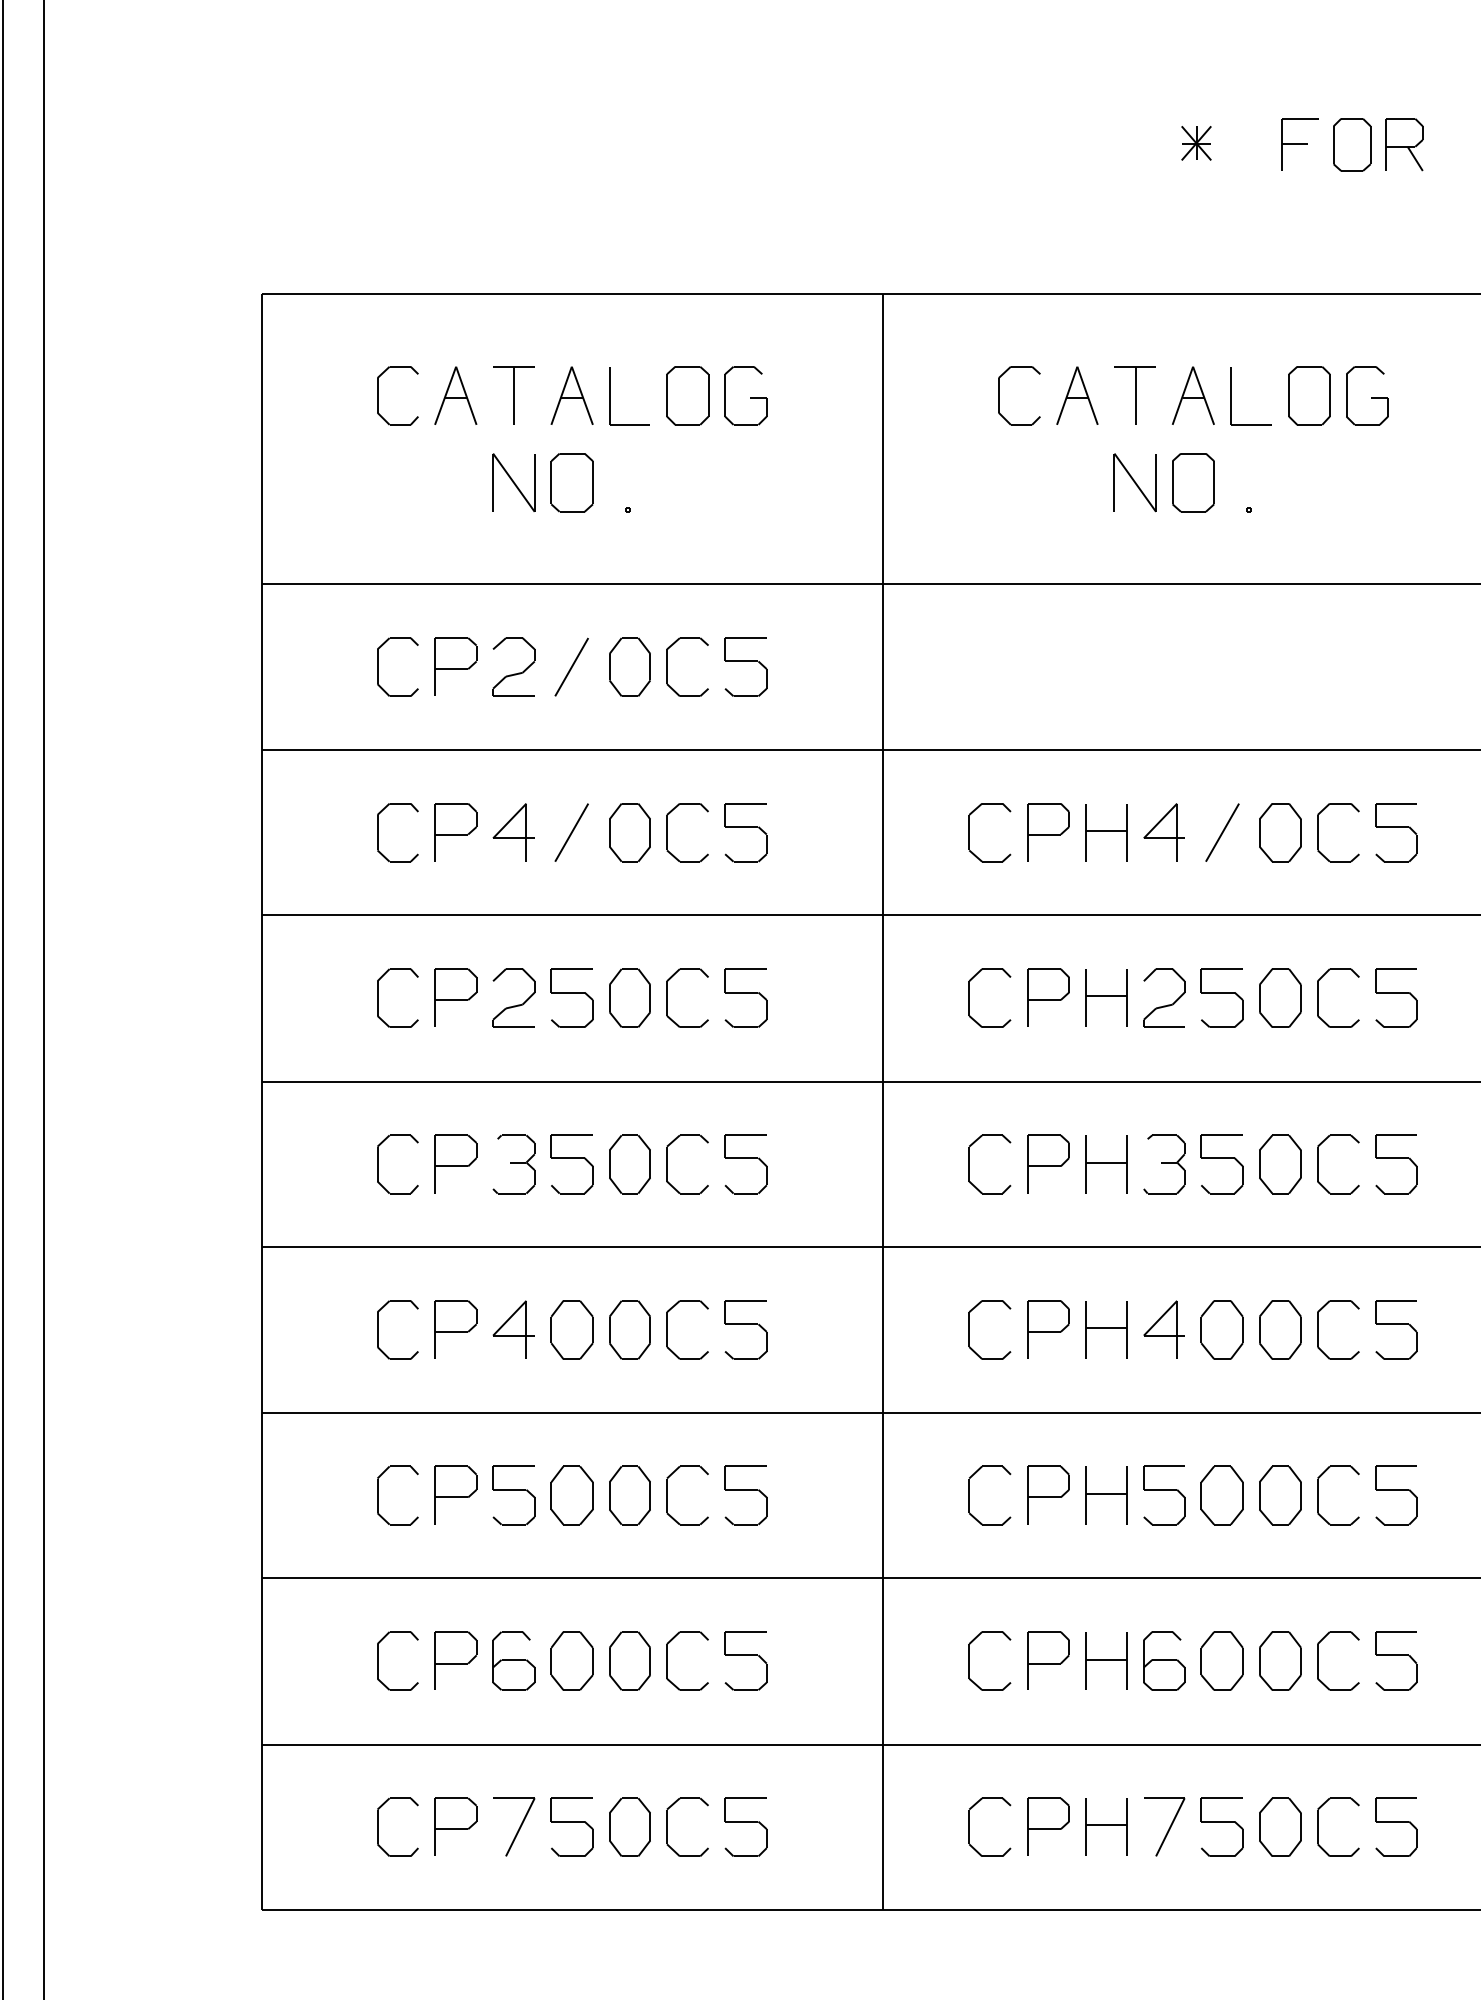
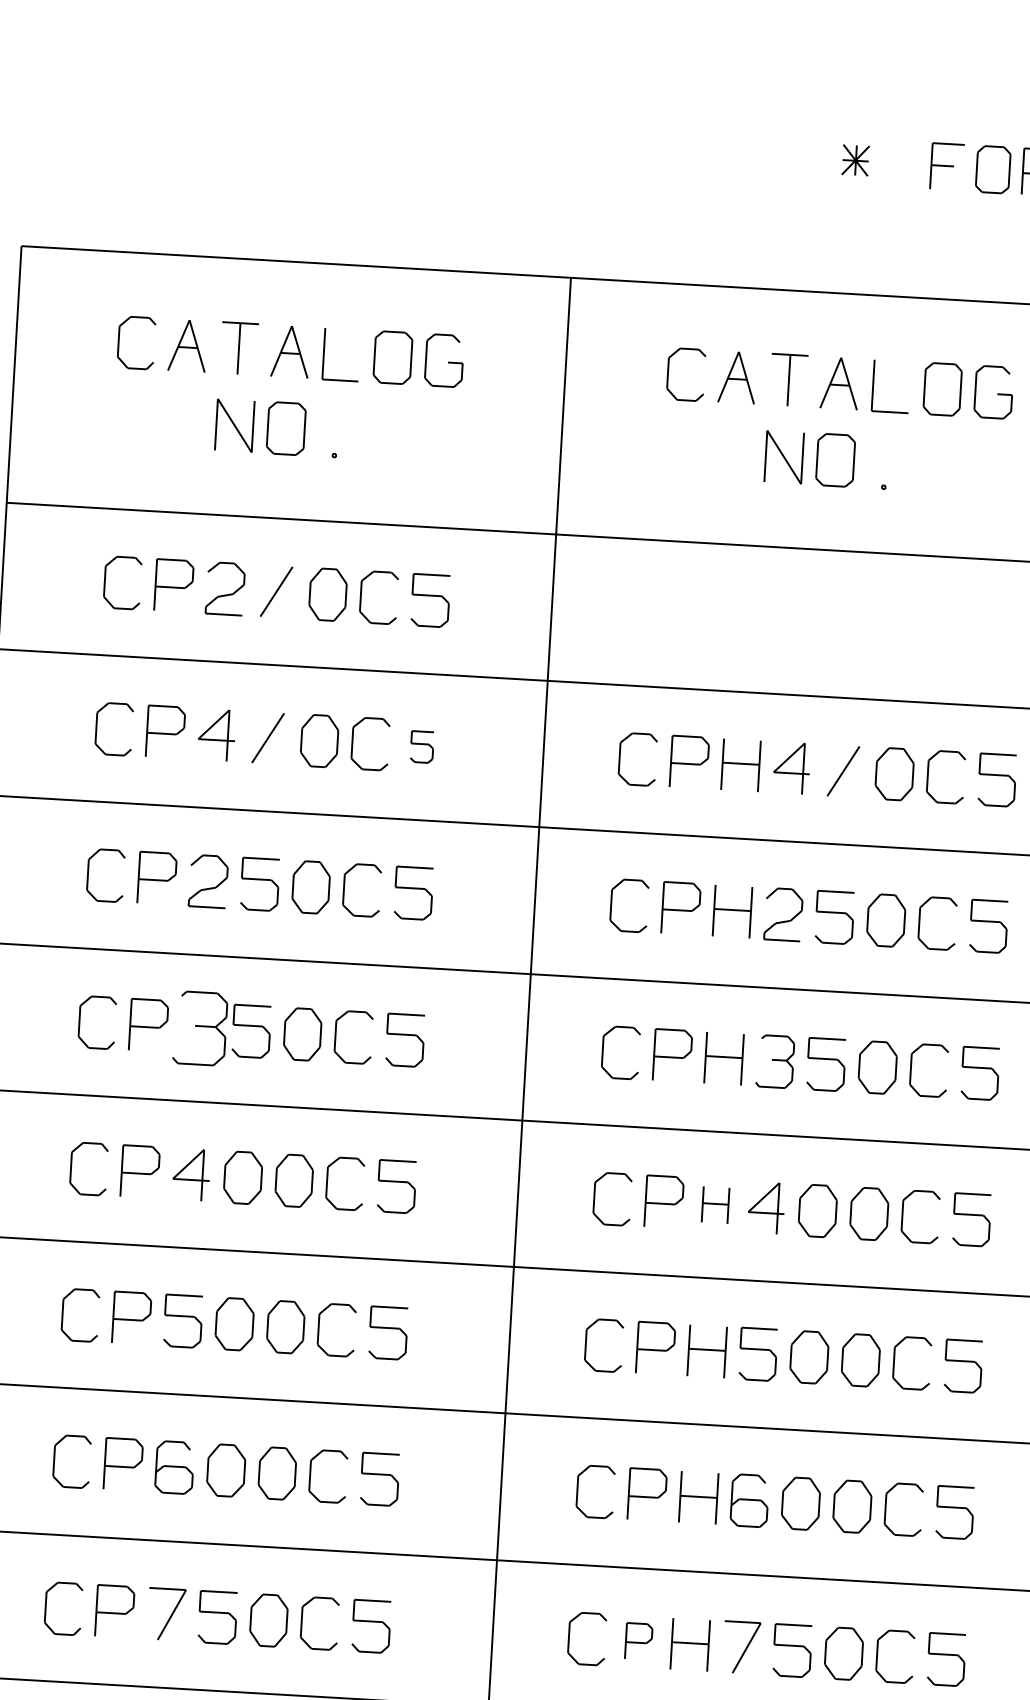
part: (745, 832) -> (421, 746), size x0.6
part: (513, 1164) -> (199, 1028), size x1.4
part: (1106, 1329) -> (715, 1204), size x0.7
part: (1048, 1826) -> (638, 1641), size x0.7

